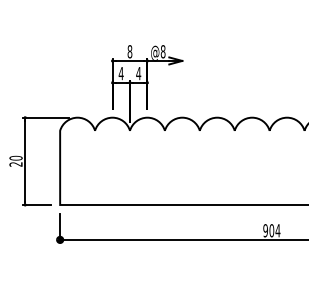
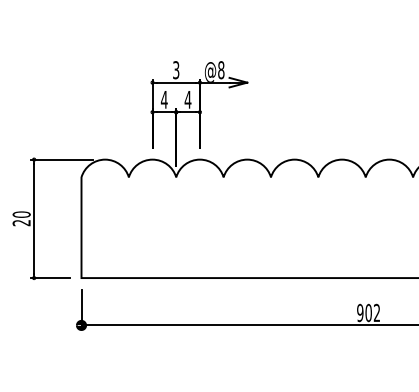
text: (130, 51) -> (176, 70), 8 -> 3
text: (277, 230) -> (376, 312), 904 -> 902

